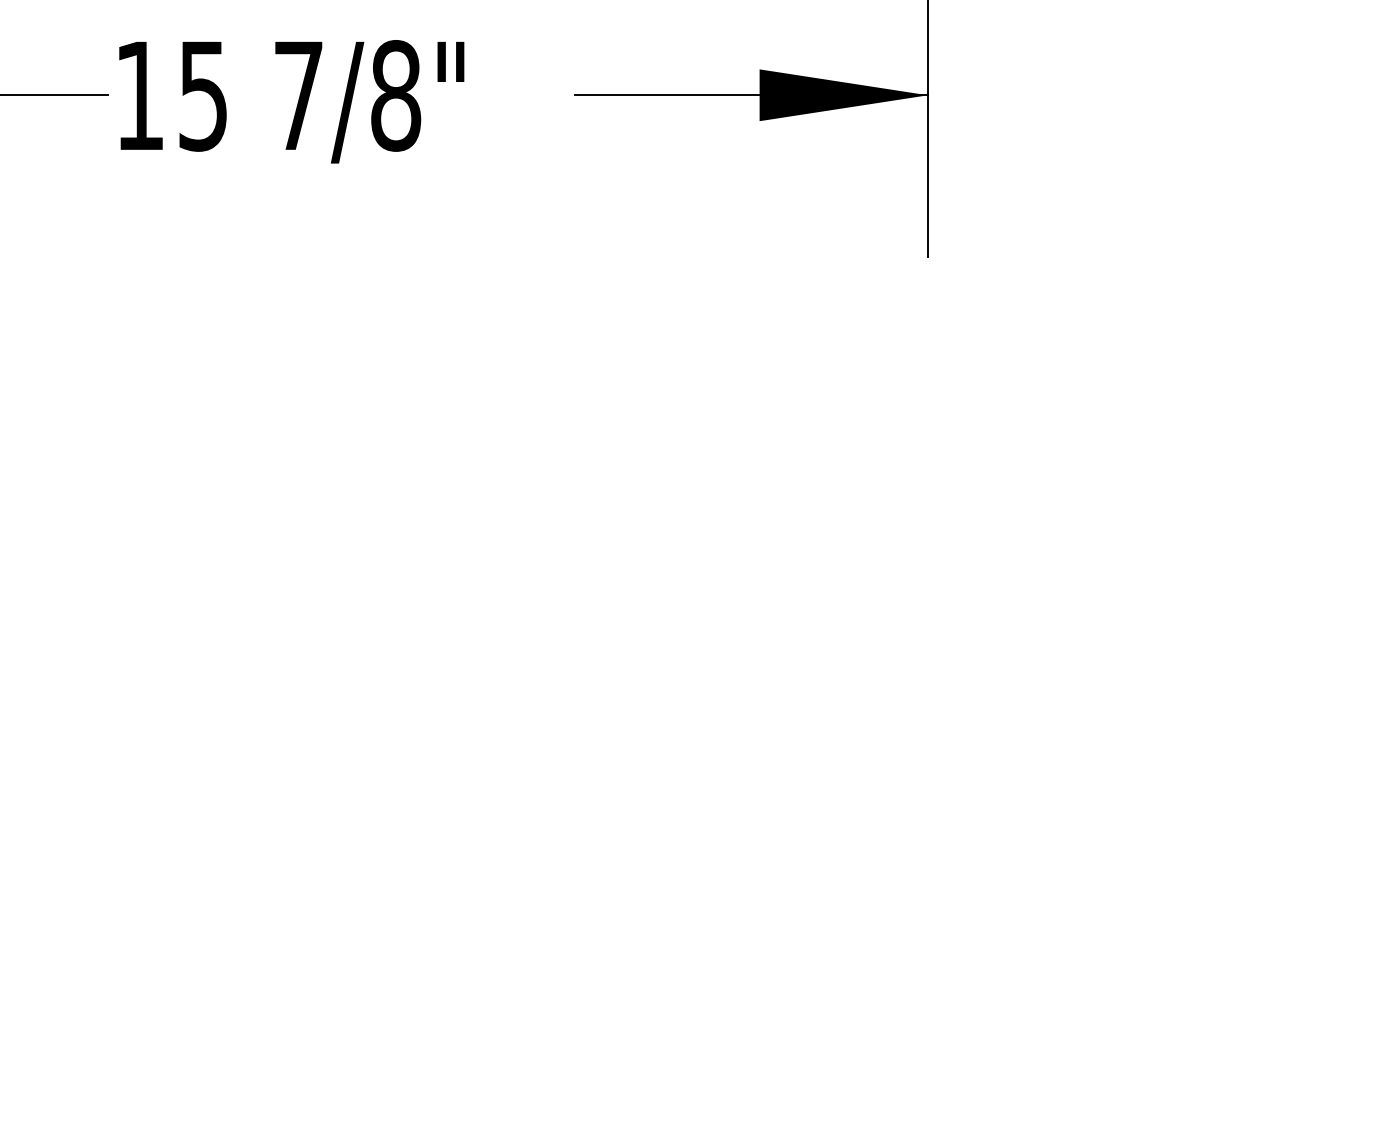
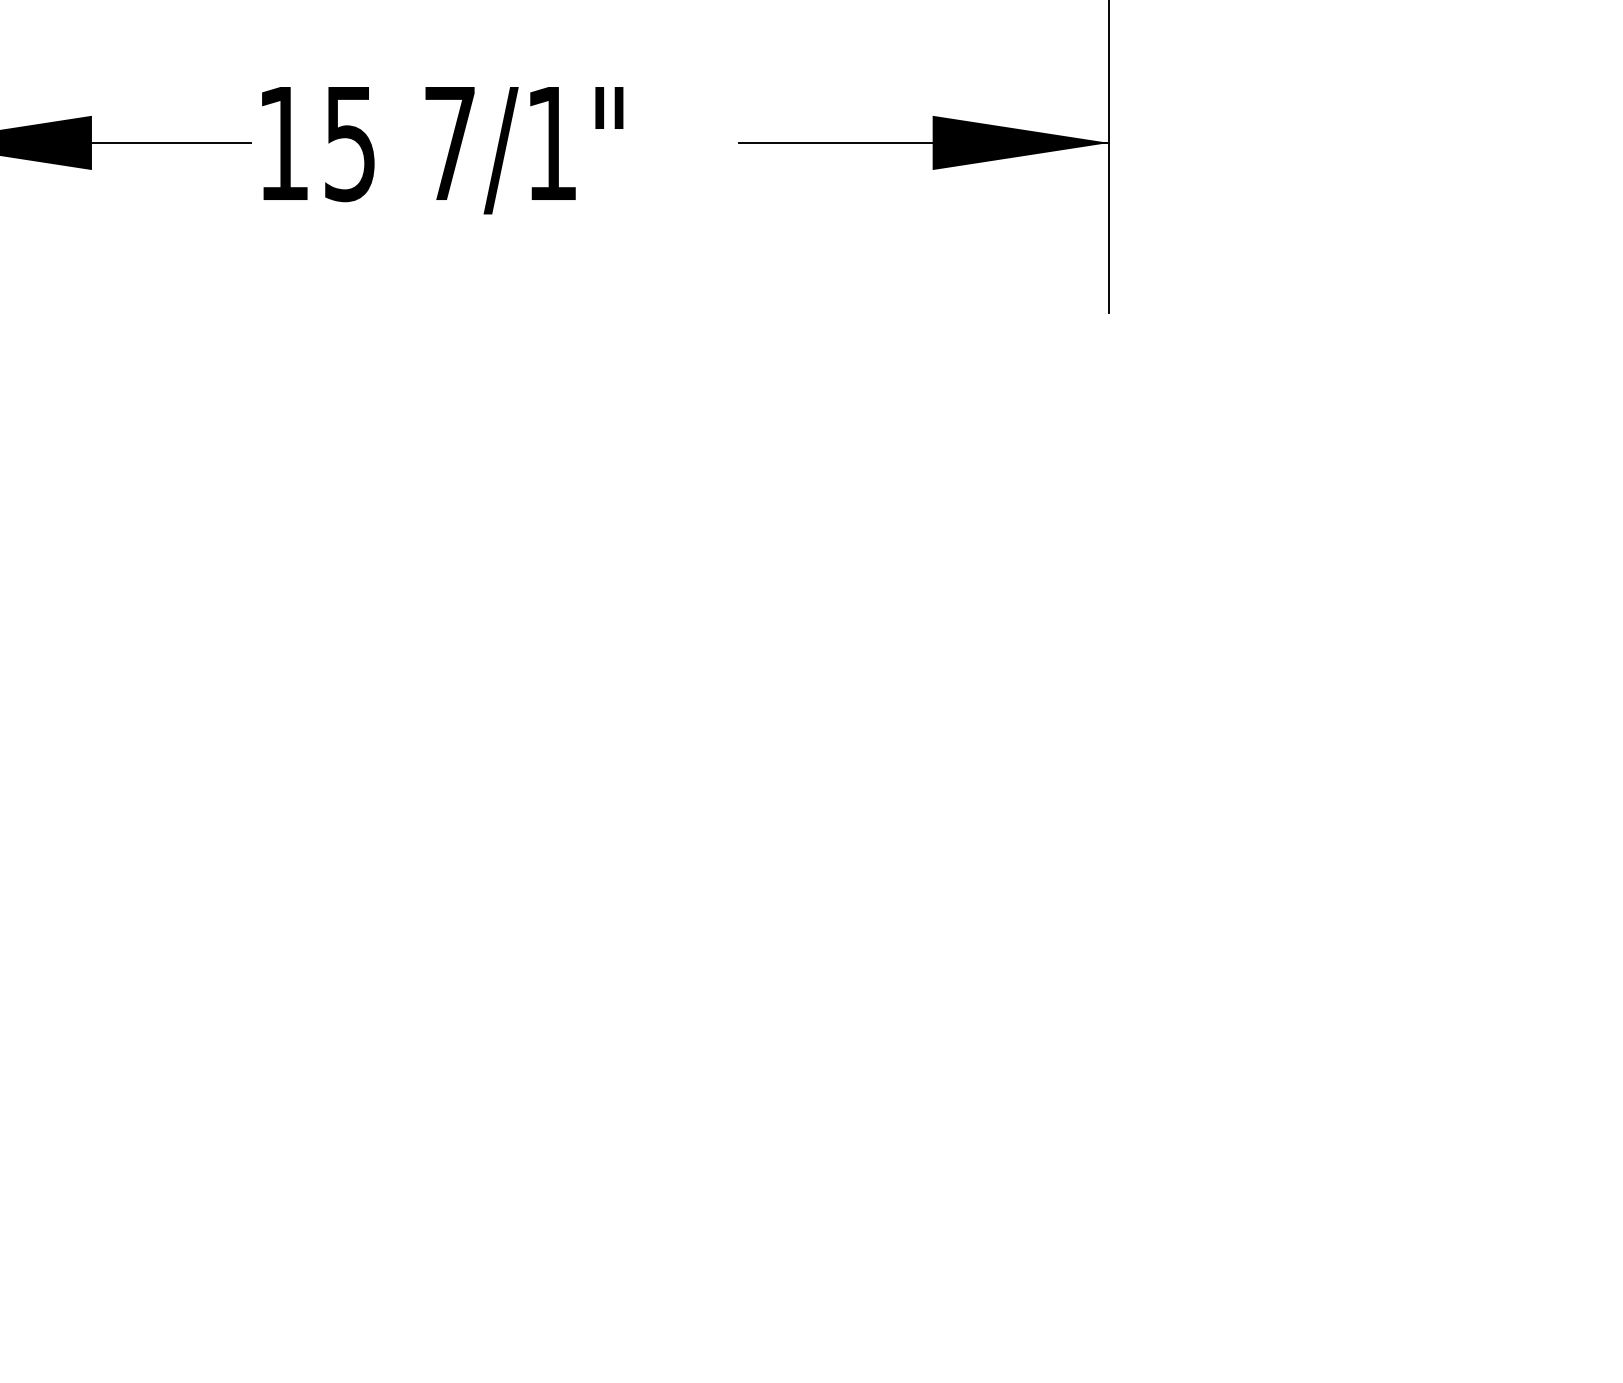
text: (396, 95) -> (552, 143), 7/8" -> 7/1"

